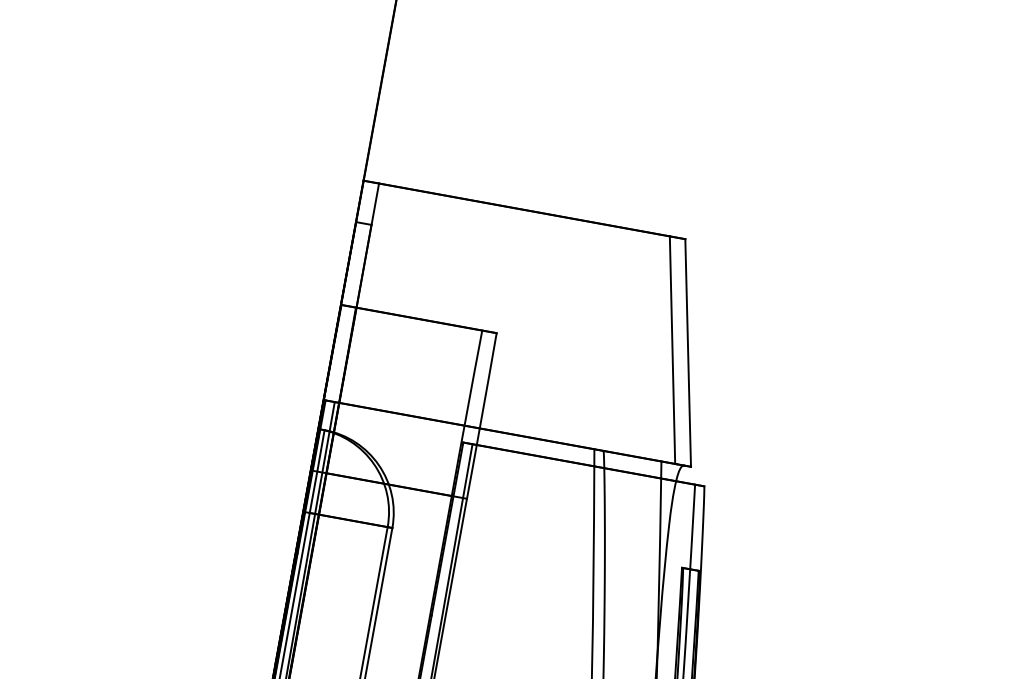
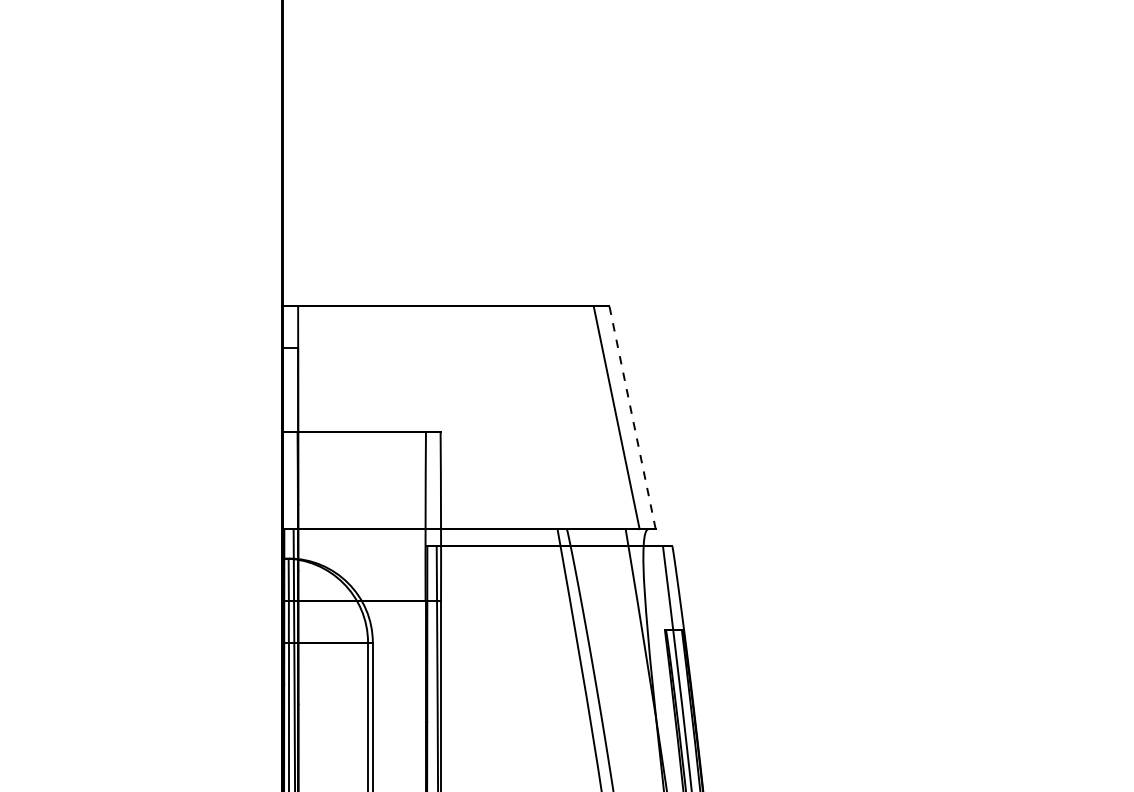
line: (688, 352) -> (632, 417), solid -> dashed

